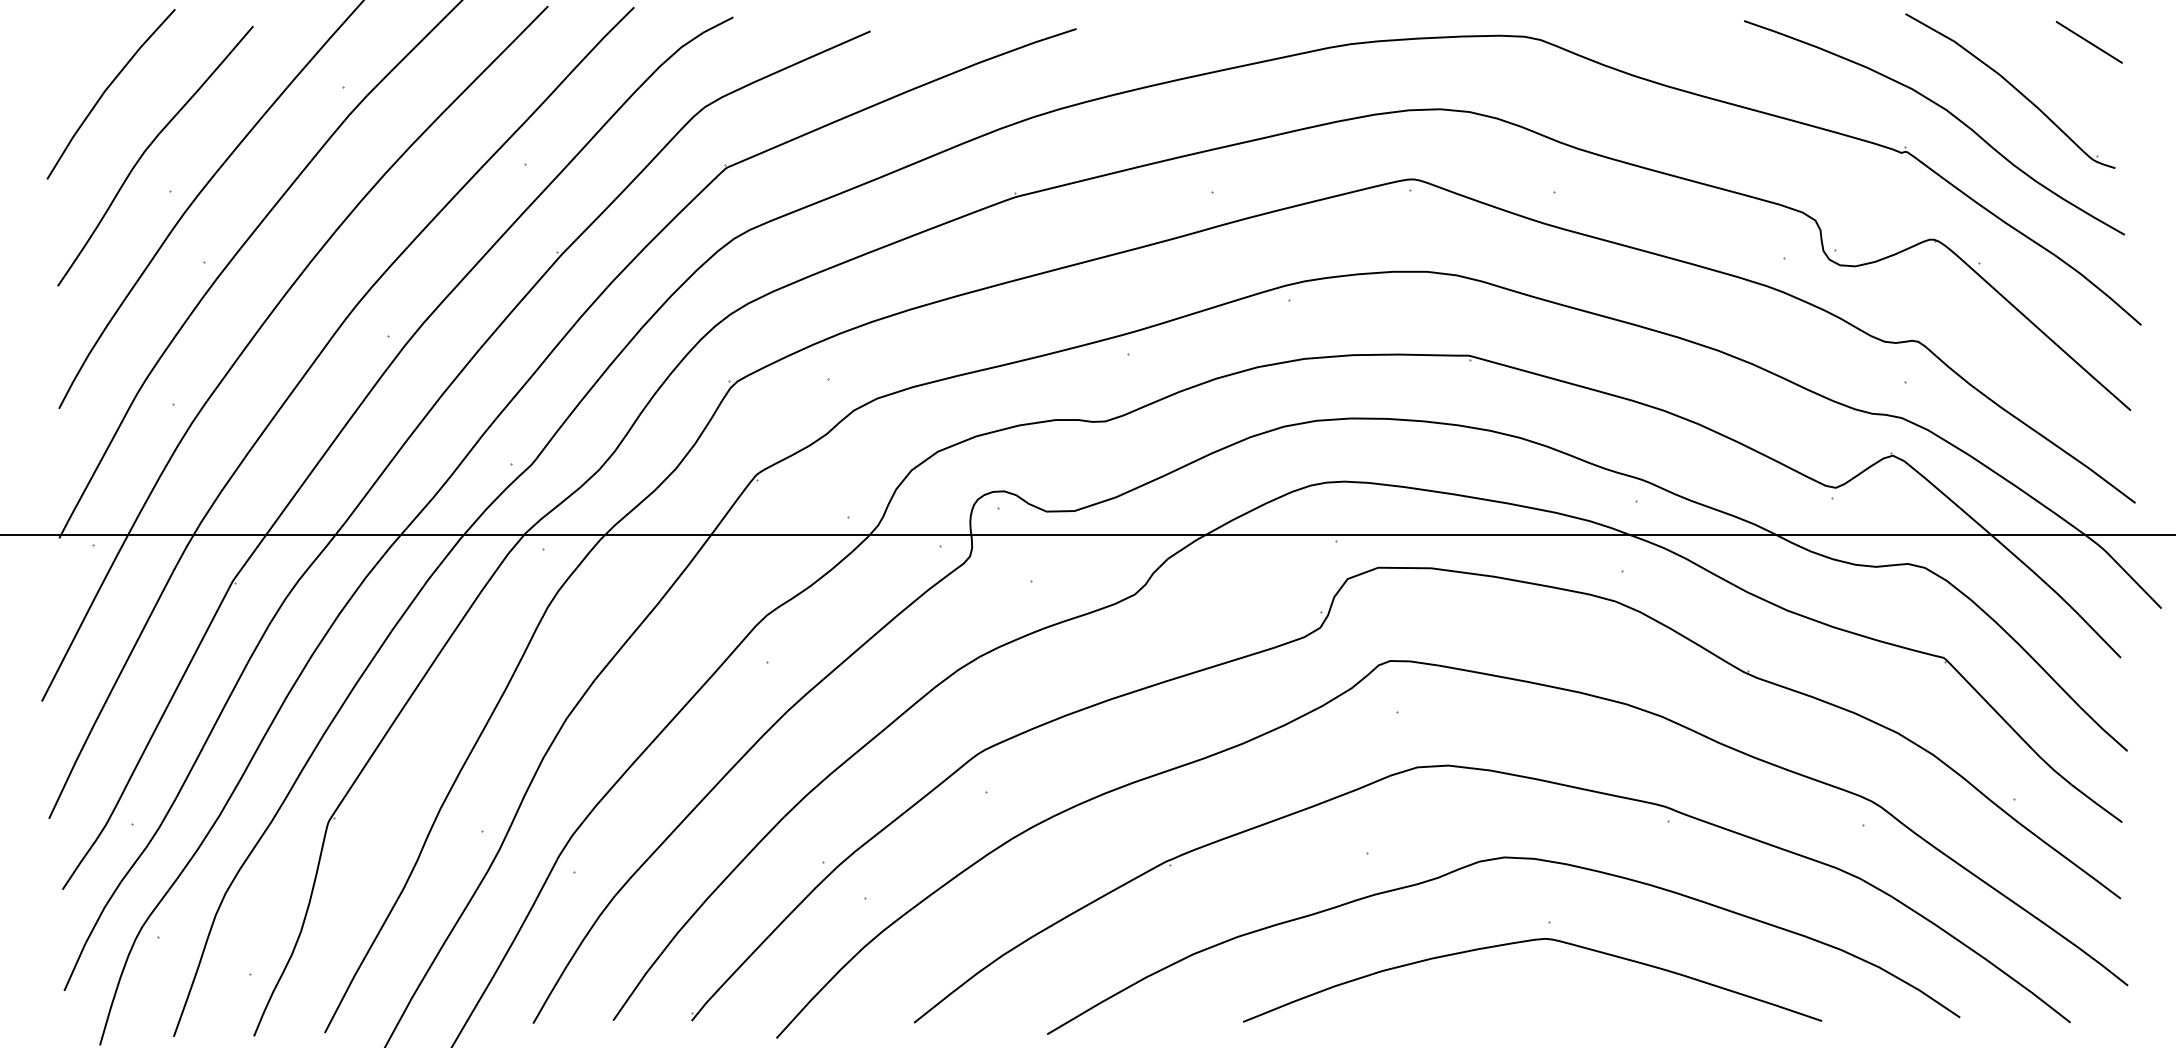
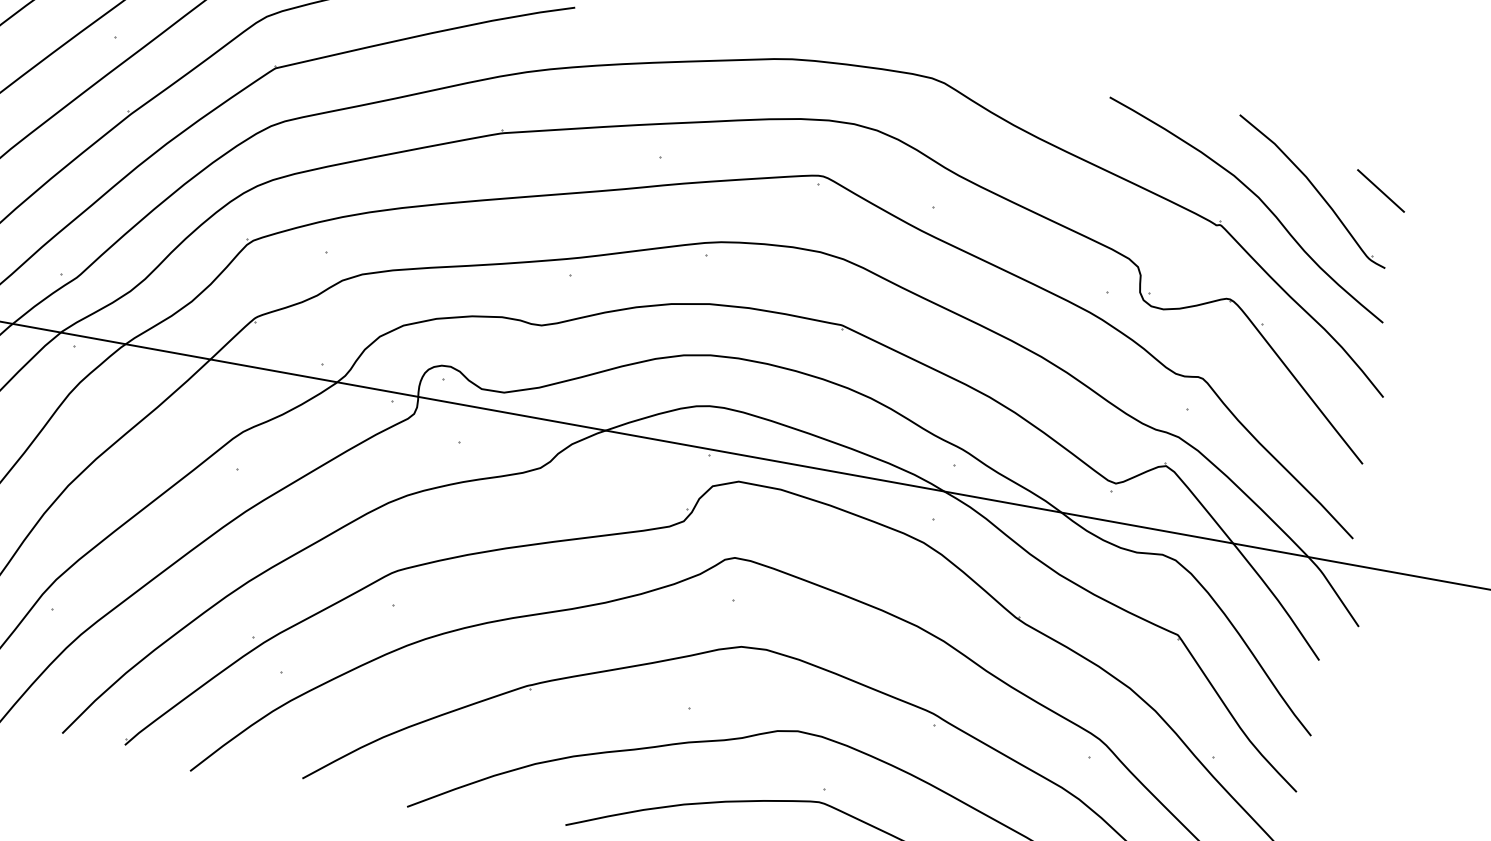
line: (2088, 42) -> (1380, 190), moved

